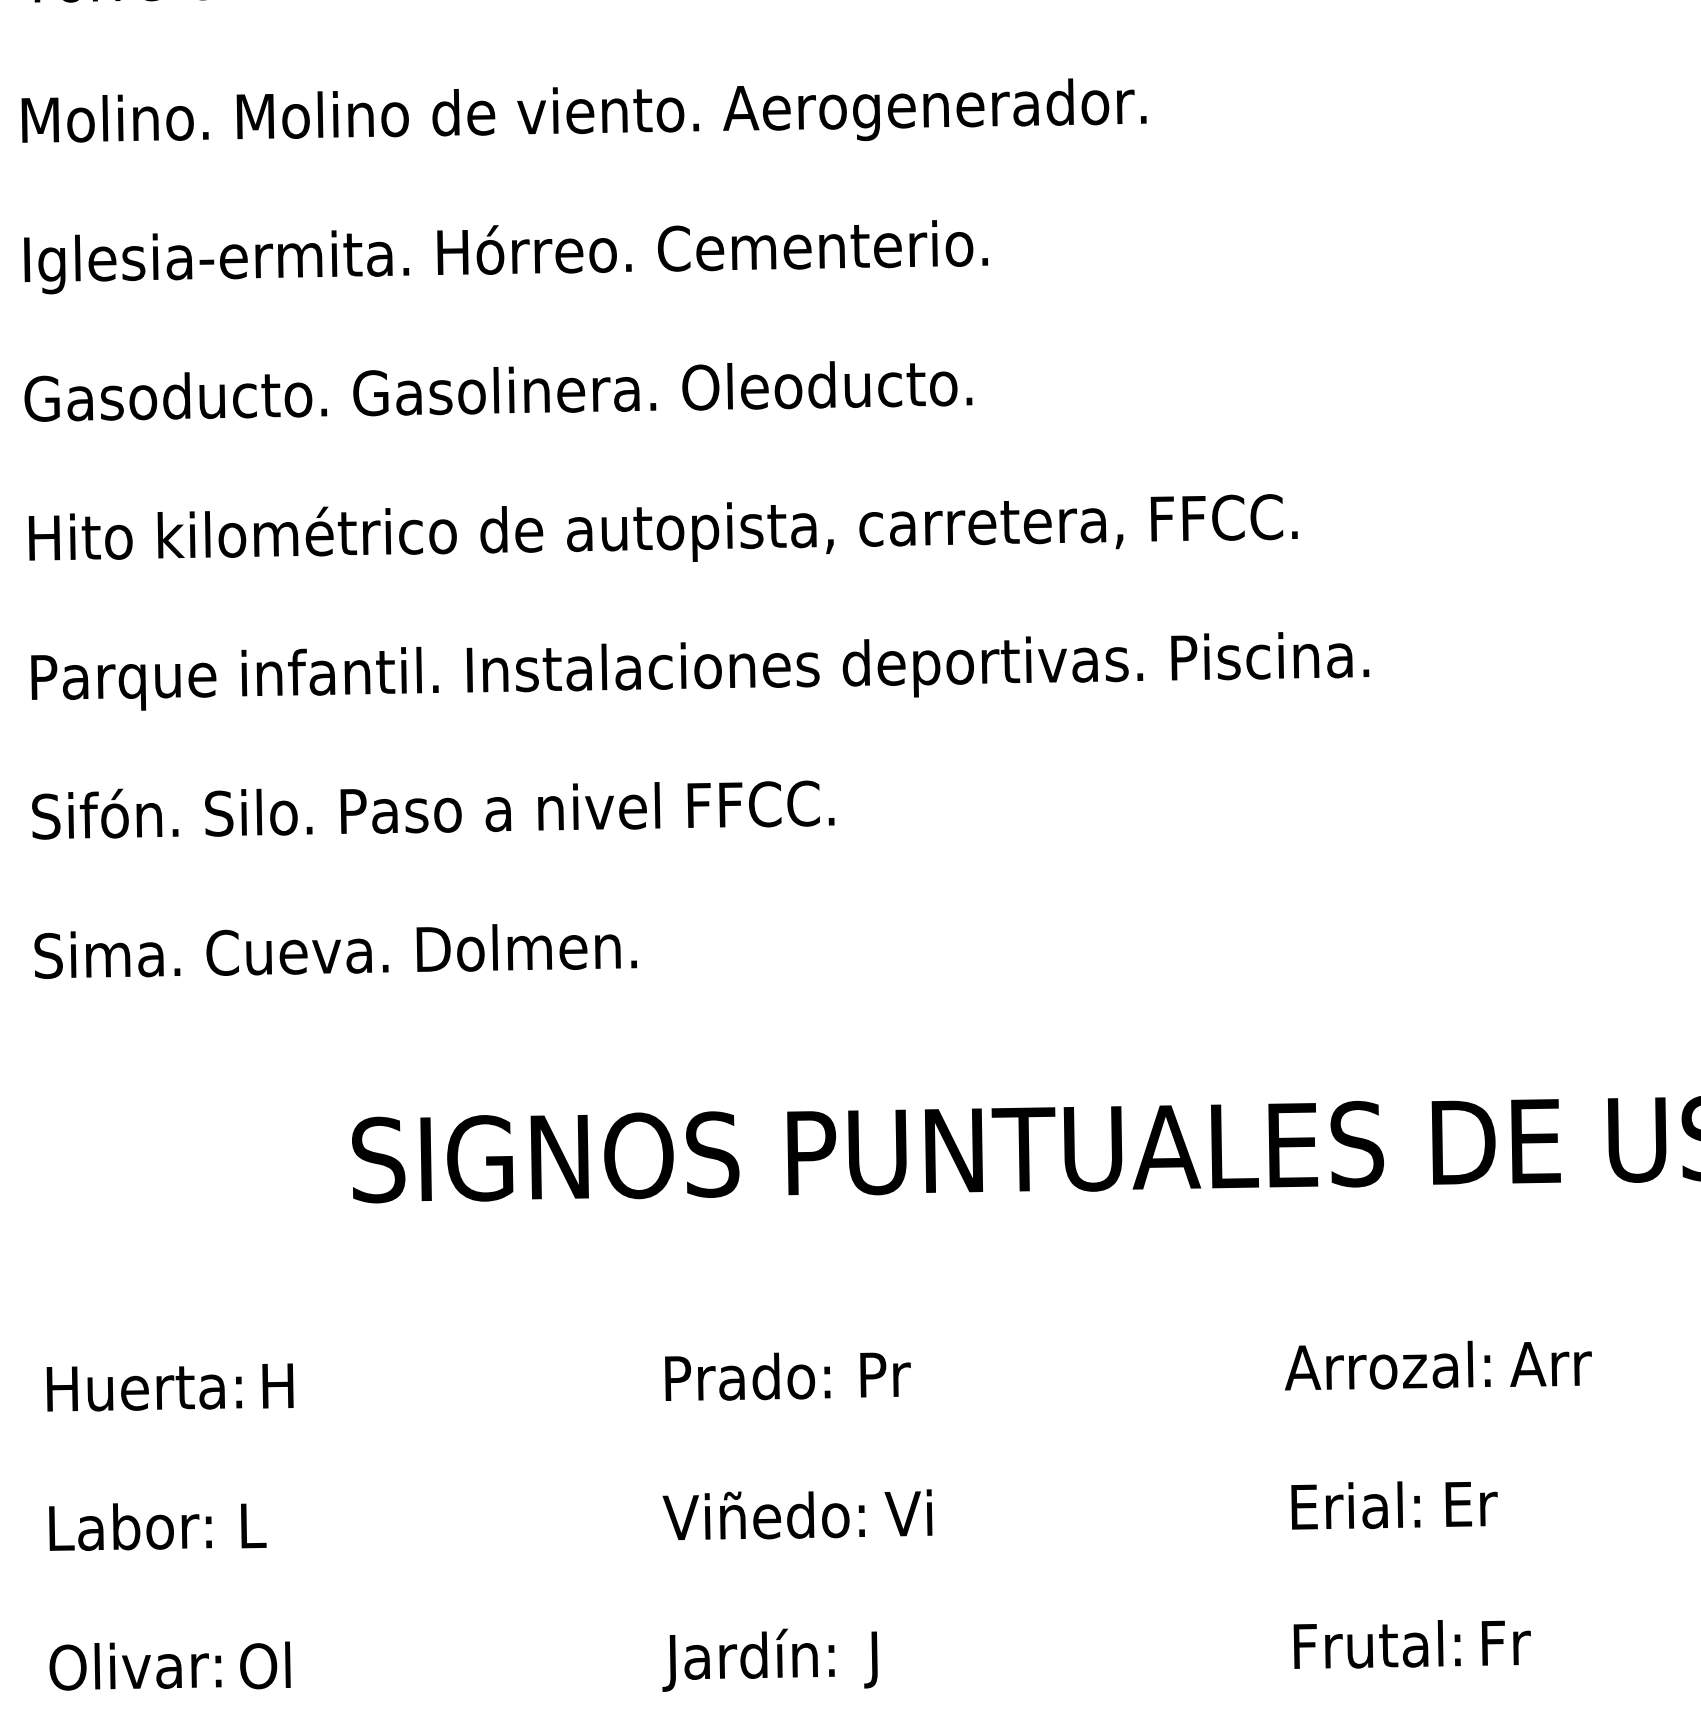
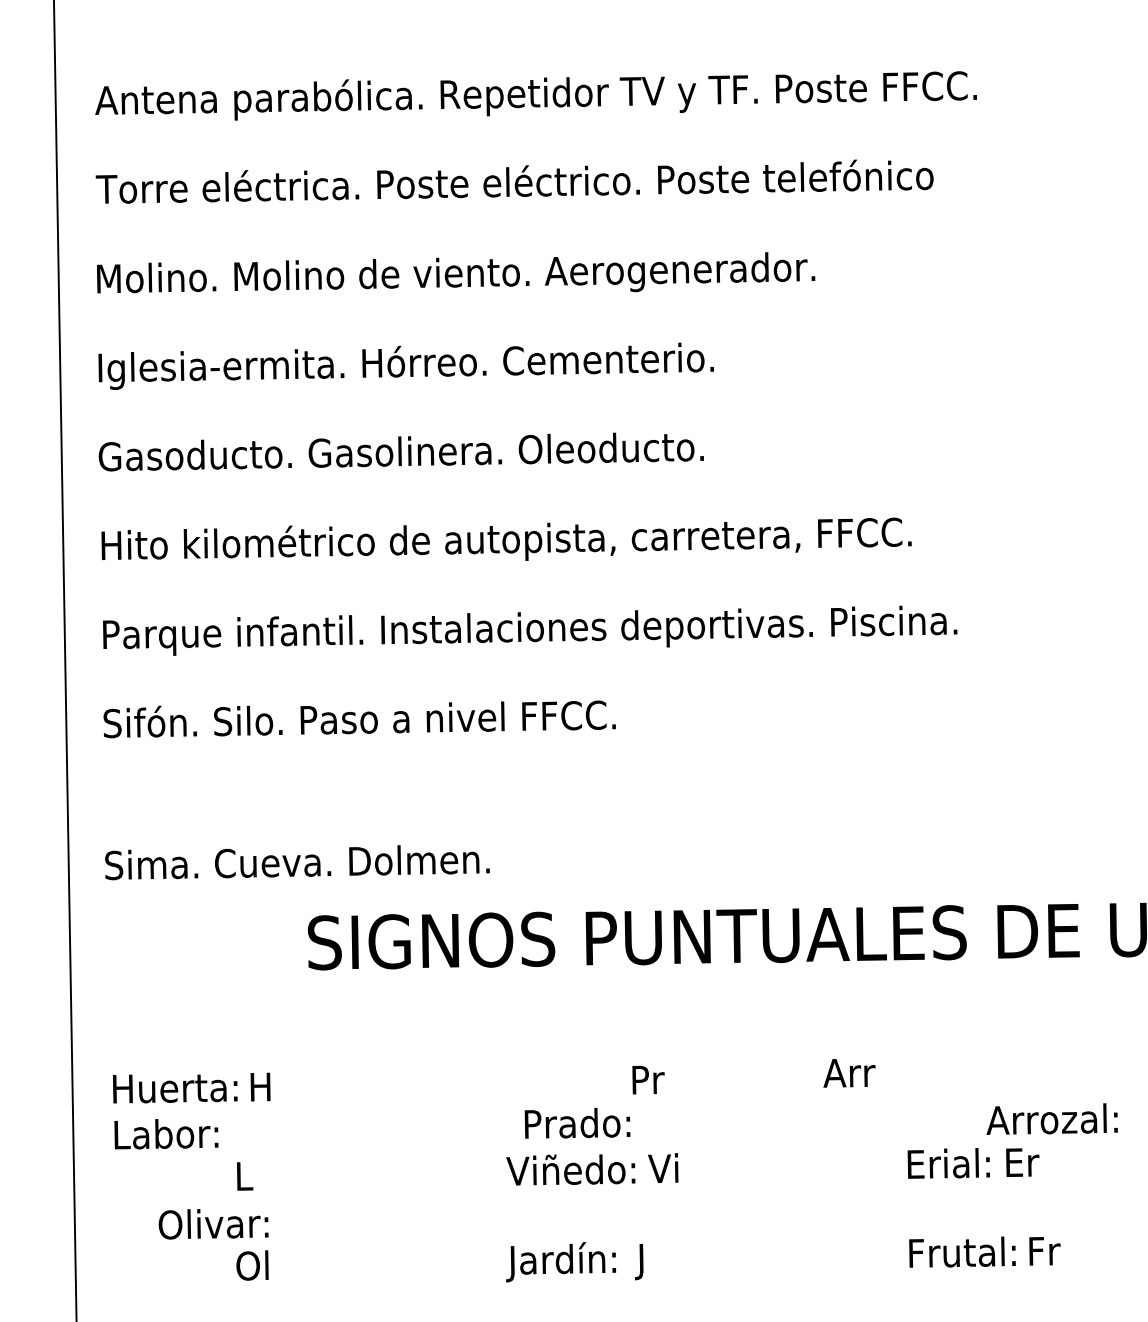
text: (335, 951) -> (297, 862), moved
text: (1386, 1364) -> (1051, 1118), moved
text: (1551, 1364) -> (849, 1073), moved
text: (747, 1375) -> (577, 1122), moved
text: (130, 1527) -> (166, 1134), moved
text: (135, 1666) -> (213, 1224), moved

